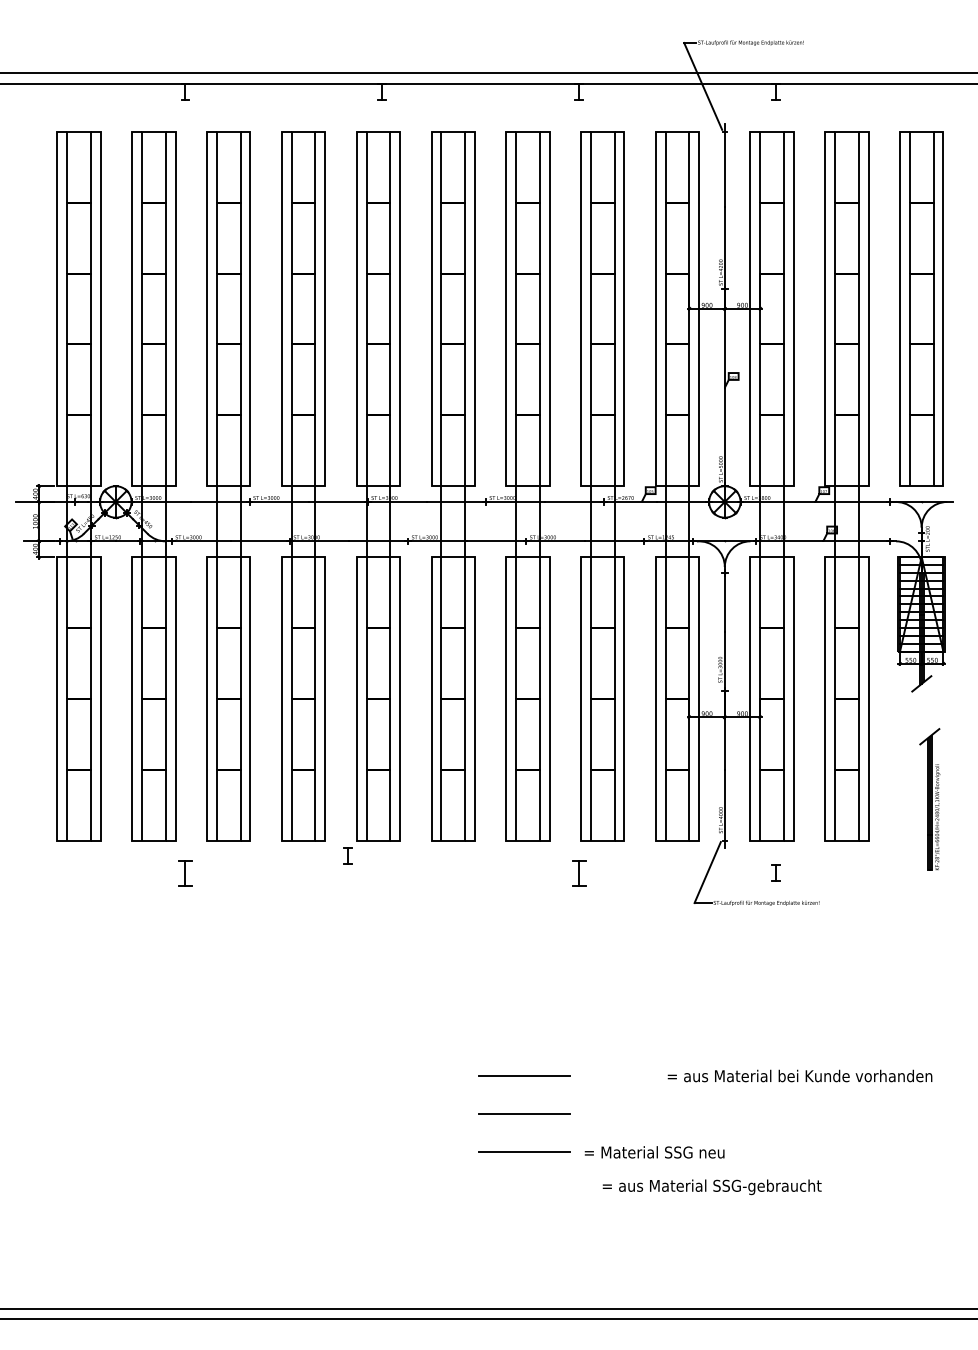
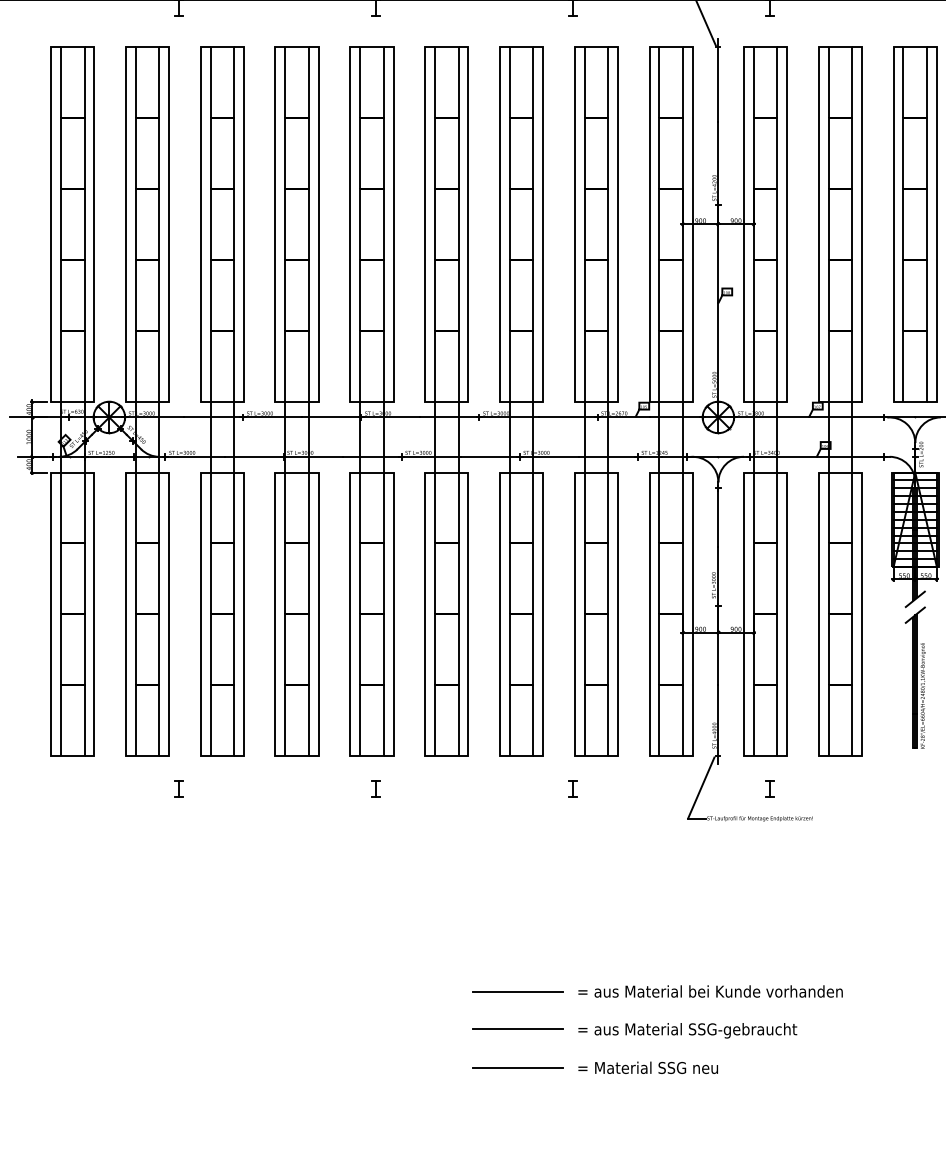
part: (929, 799) -> (915, 677), moved
part: (347, 855) -> (375, 787), moved
part: (185, 872) -> (179, 787), size x0.62
part: (578, 872) -> (572, 787), size x0.62
text: (799, 1075) -> (710, 990), moved
text: (711, 1187) -> (687, 1030), moved

